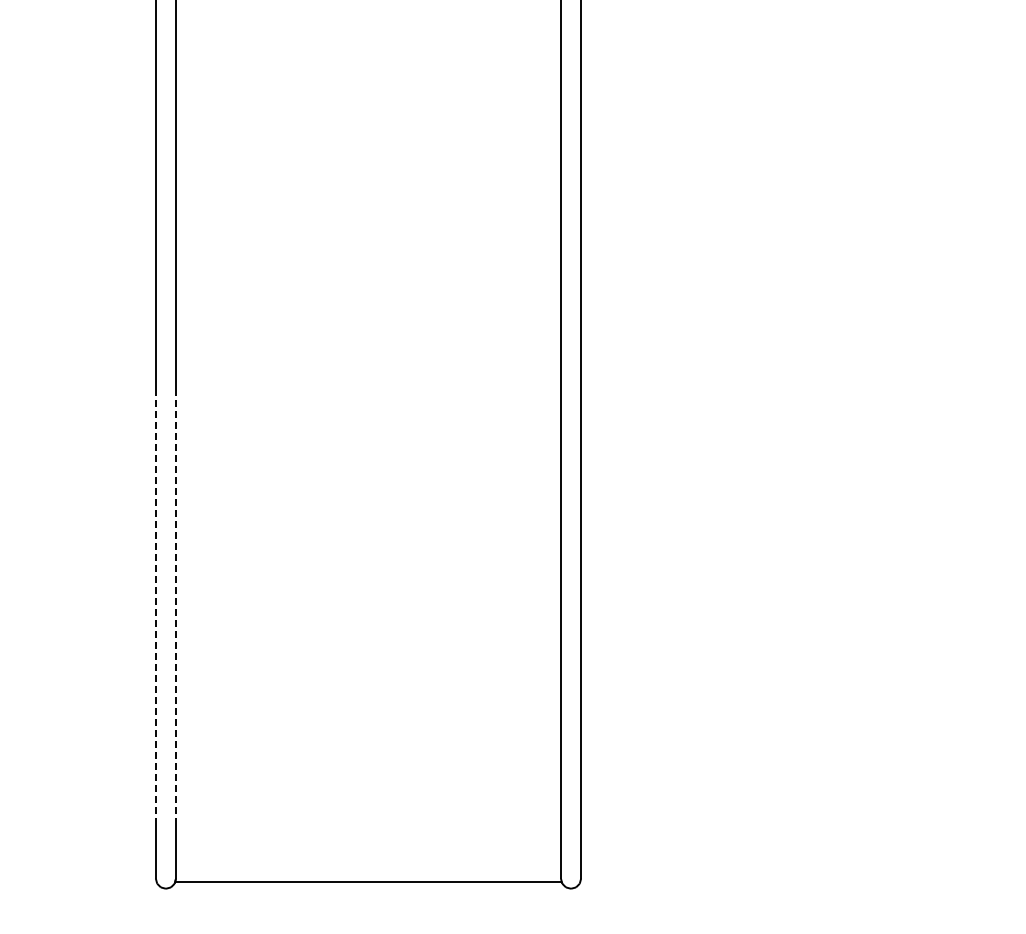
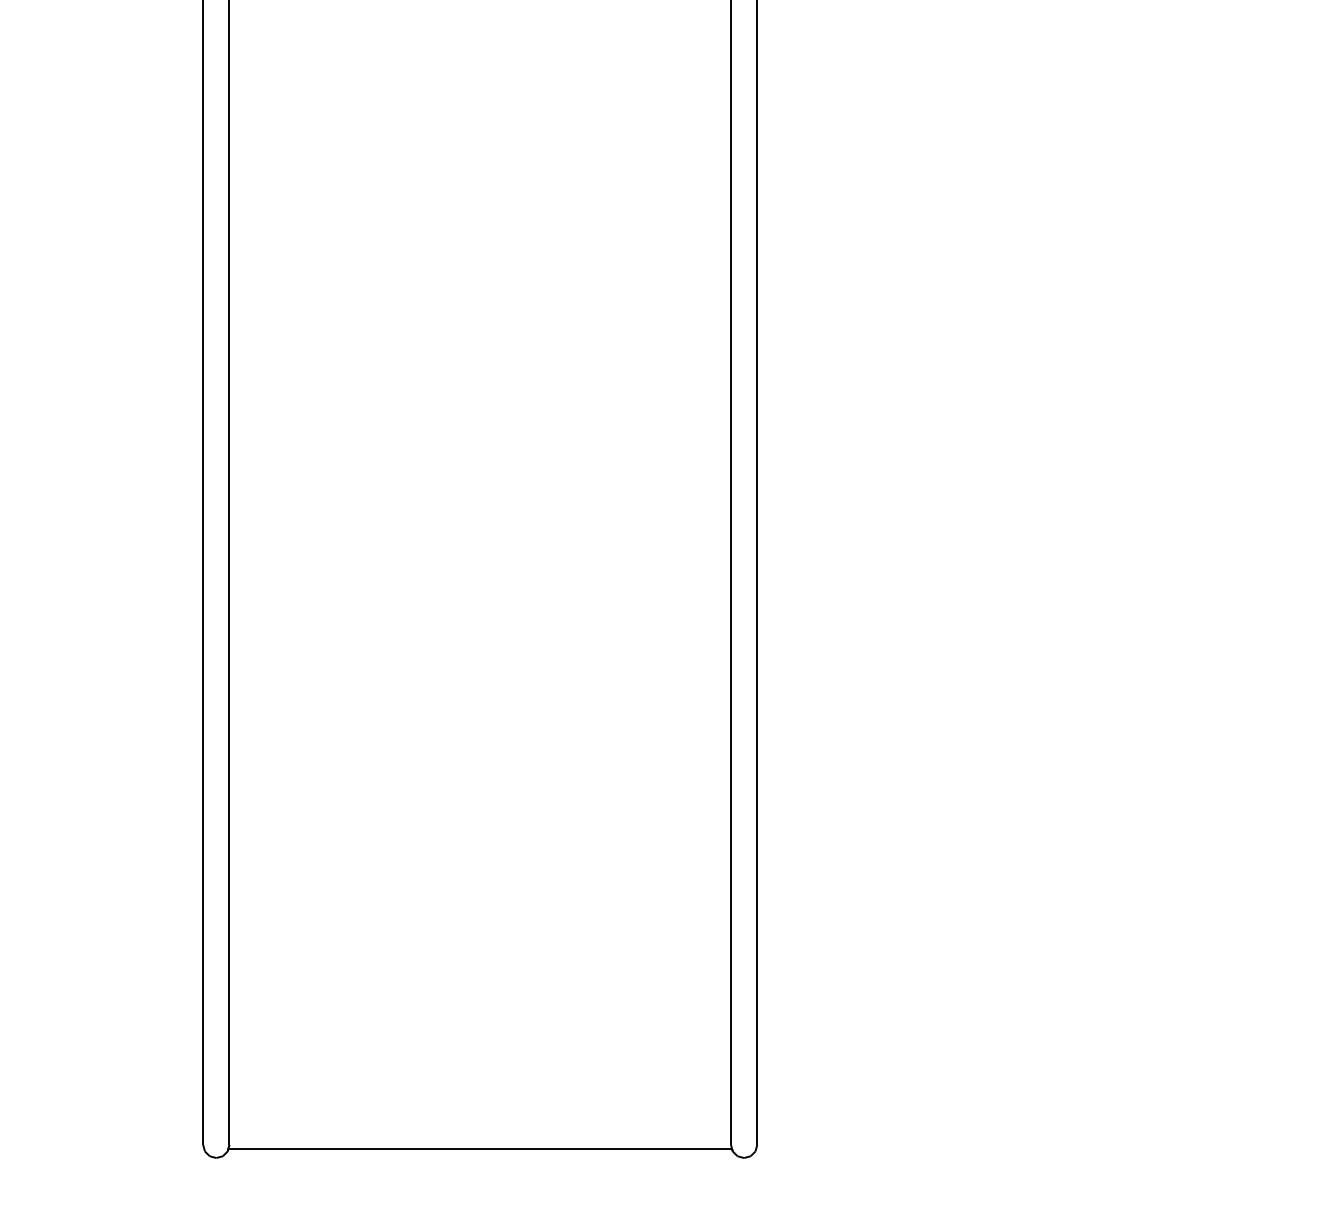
line: (155, 610) -> (202, 795), dashed -> solid
line: (176, 610) -> (230, 795), dashed -> solid

